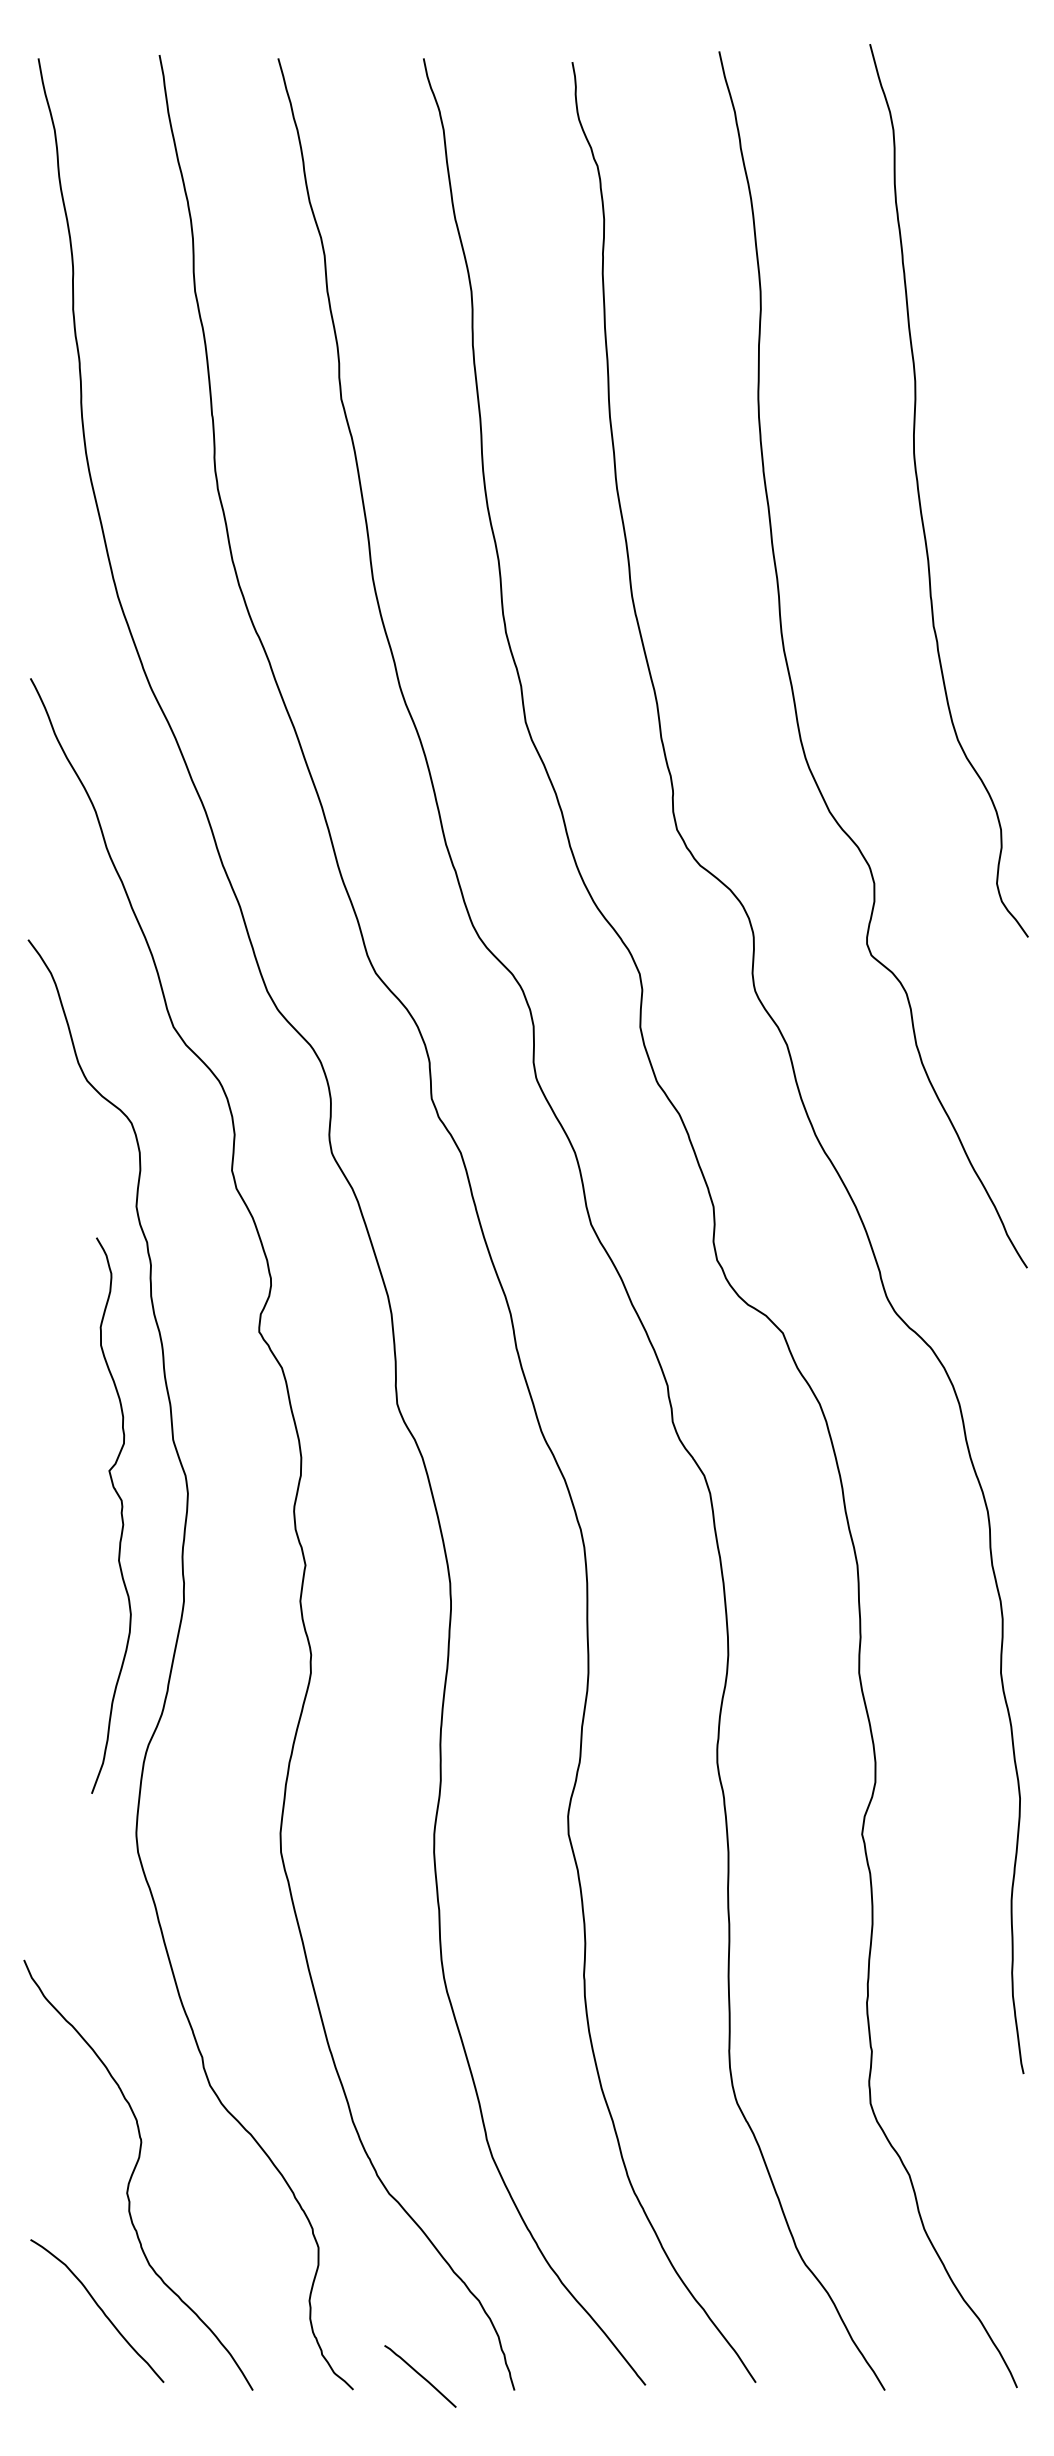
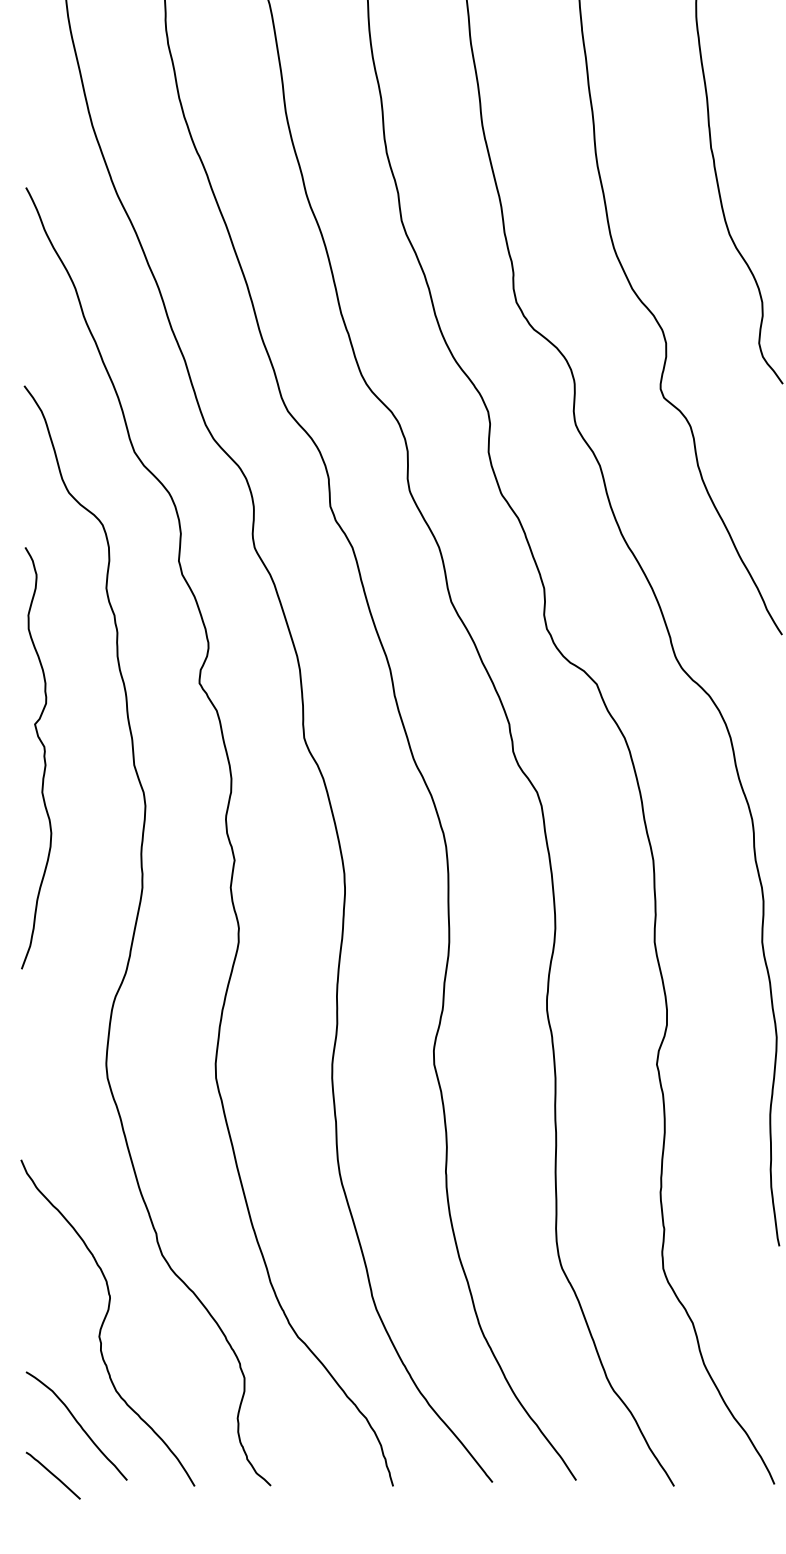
curve: (120, 1513) -> (43, 756), moved
curve: (420, 2376) -> (53, 1475), moved

